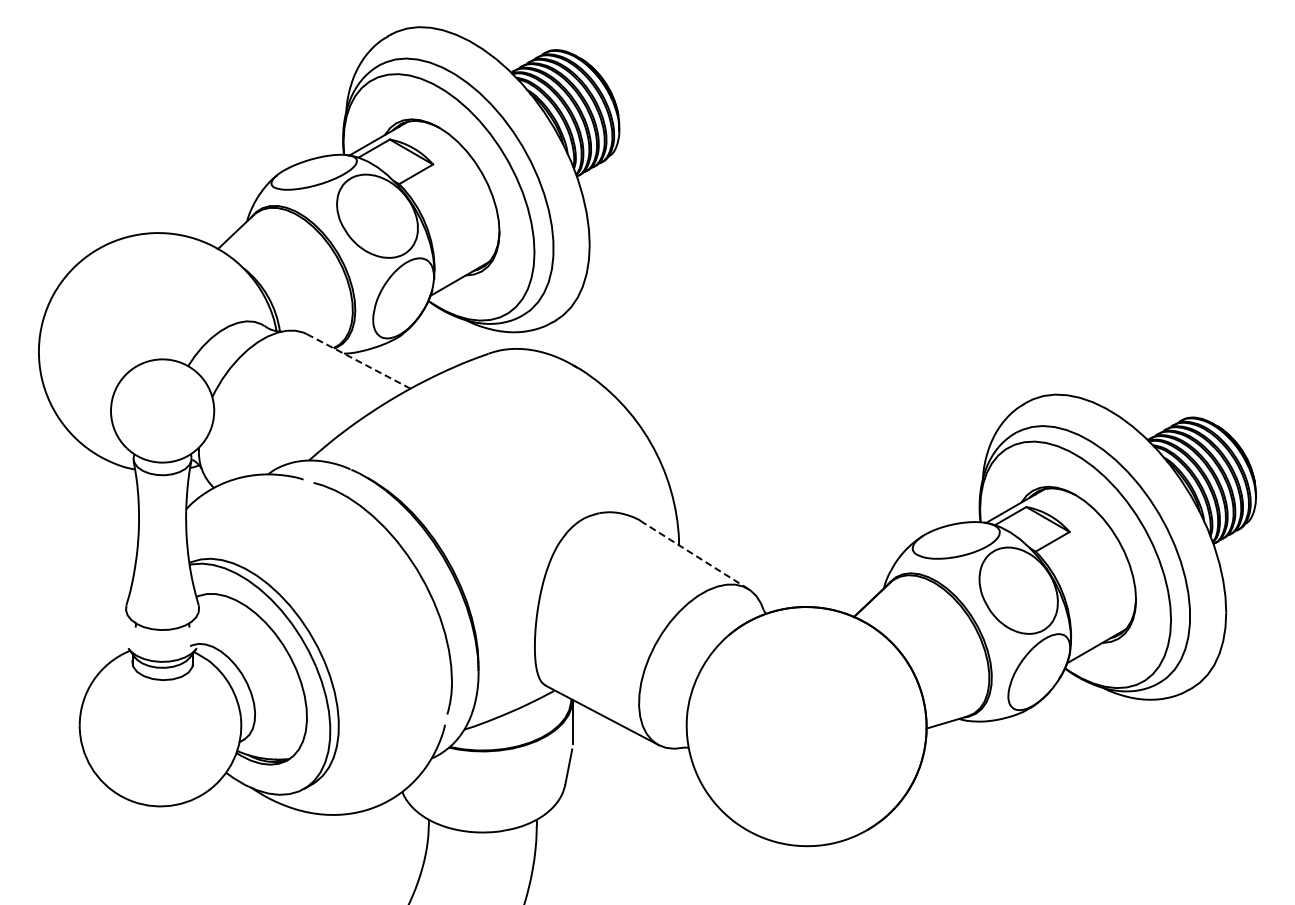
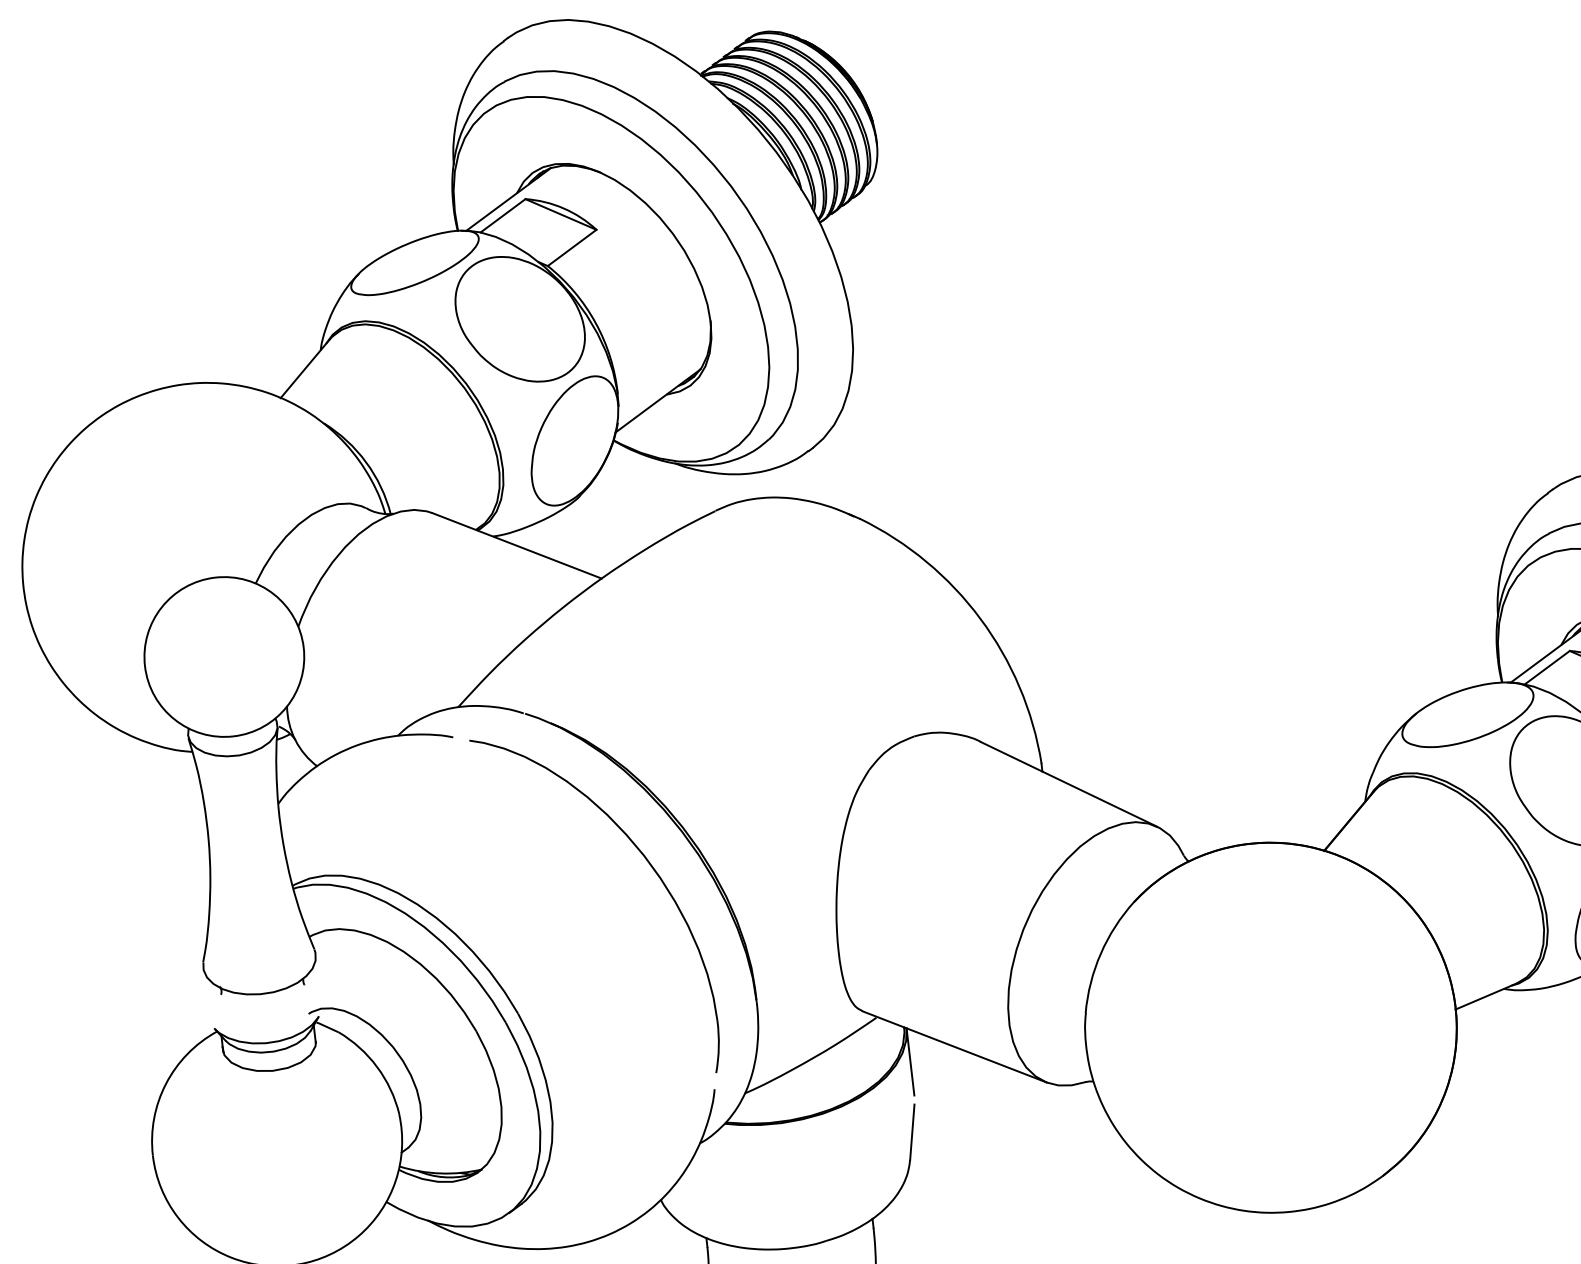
line: (358, 361) -> (516, 546), dashed -> solid
line: (694, 555) -> (1068, 784), dashed -> solid

